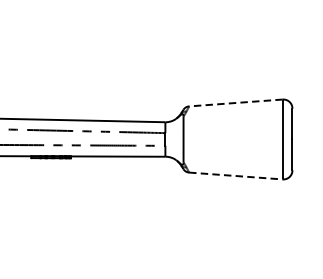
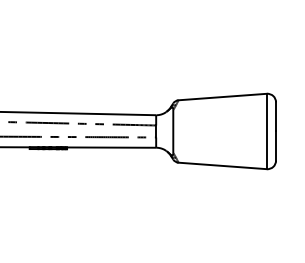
line: (235, 103) -> (222, 97), dashed -> solid
line: (236, 175) -> (223, 165), dashed -> solid

